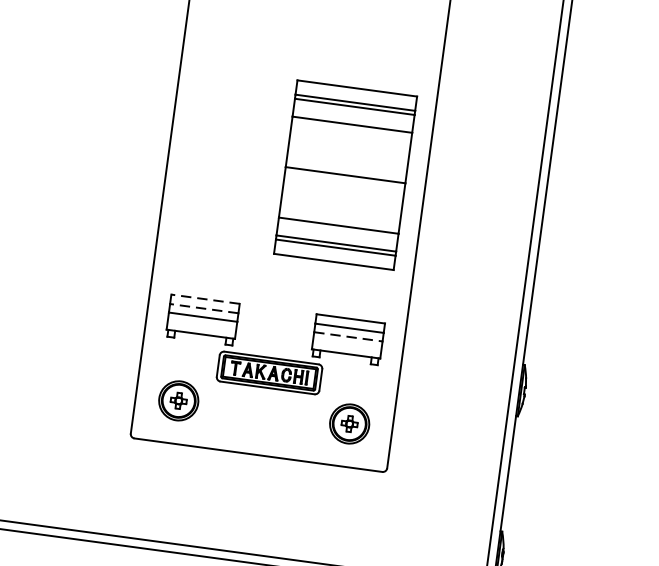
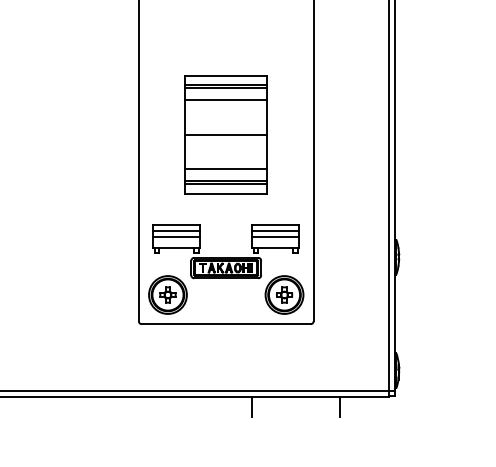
part: (344, 174) -> (225, 134), moved
line: (205, 299) -> (176, 224), dashed -> solid
line: (204, 307) -> (176, 230), dashed -> solid
line: (349, 336) -> (276, 236), dashed -> solid
part: (178, 400) -> (167, 294), size x1.43
part: (349, 423) -> (284, 294), size x1.43

